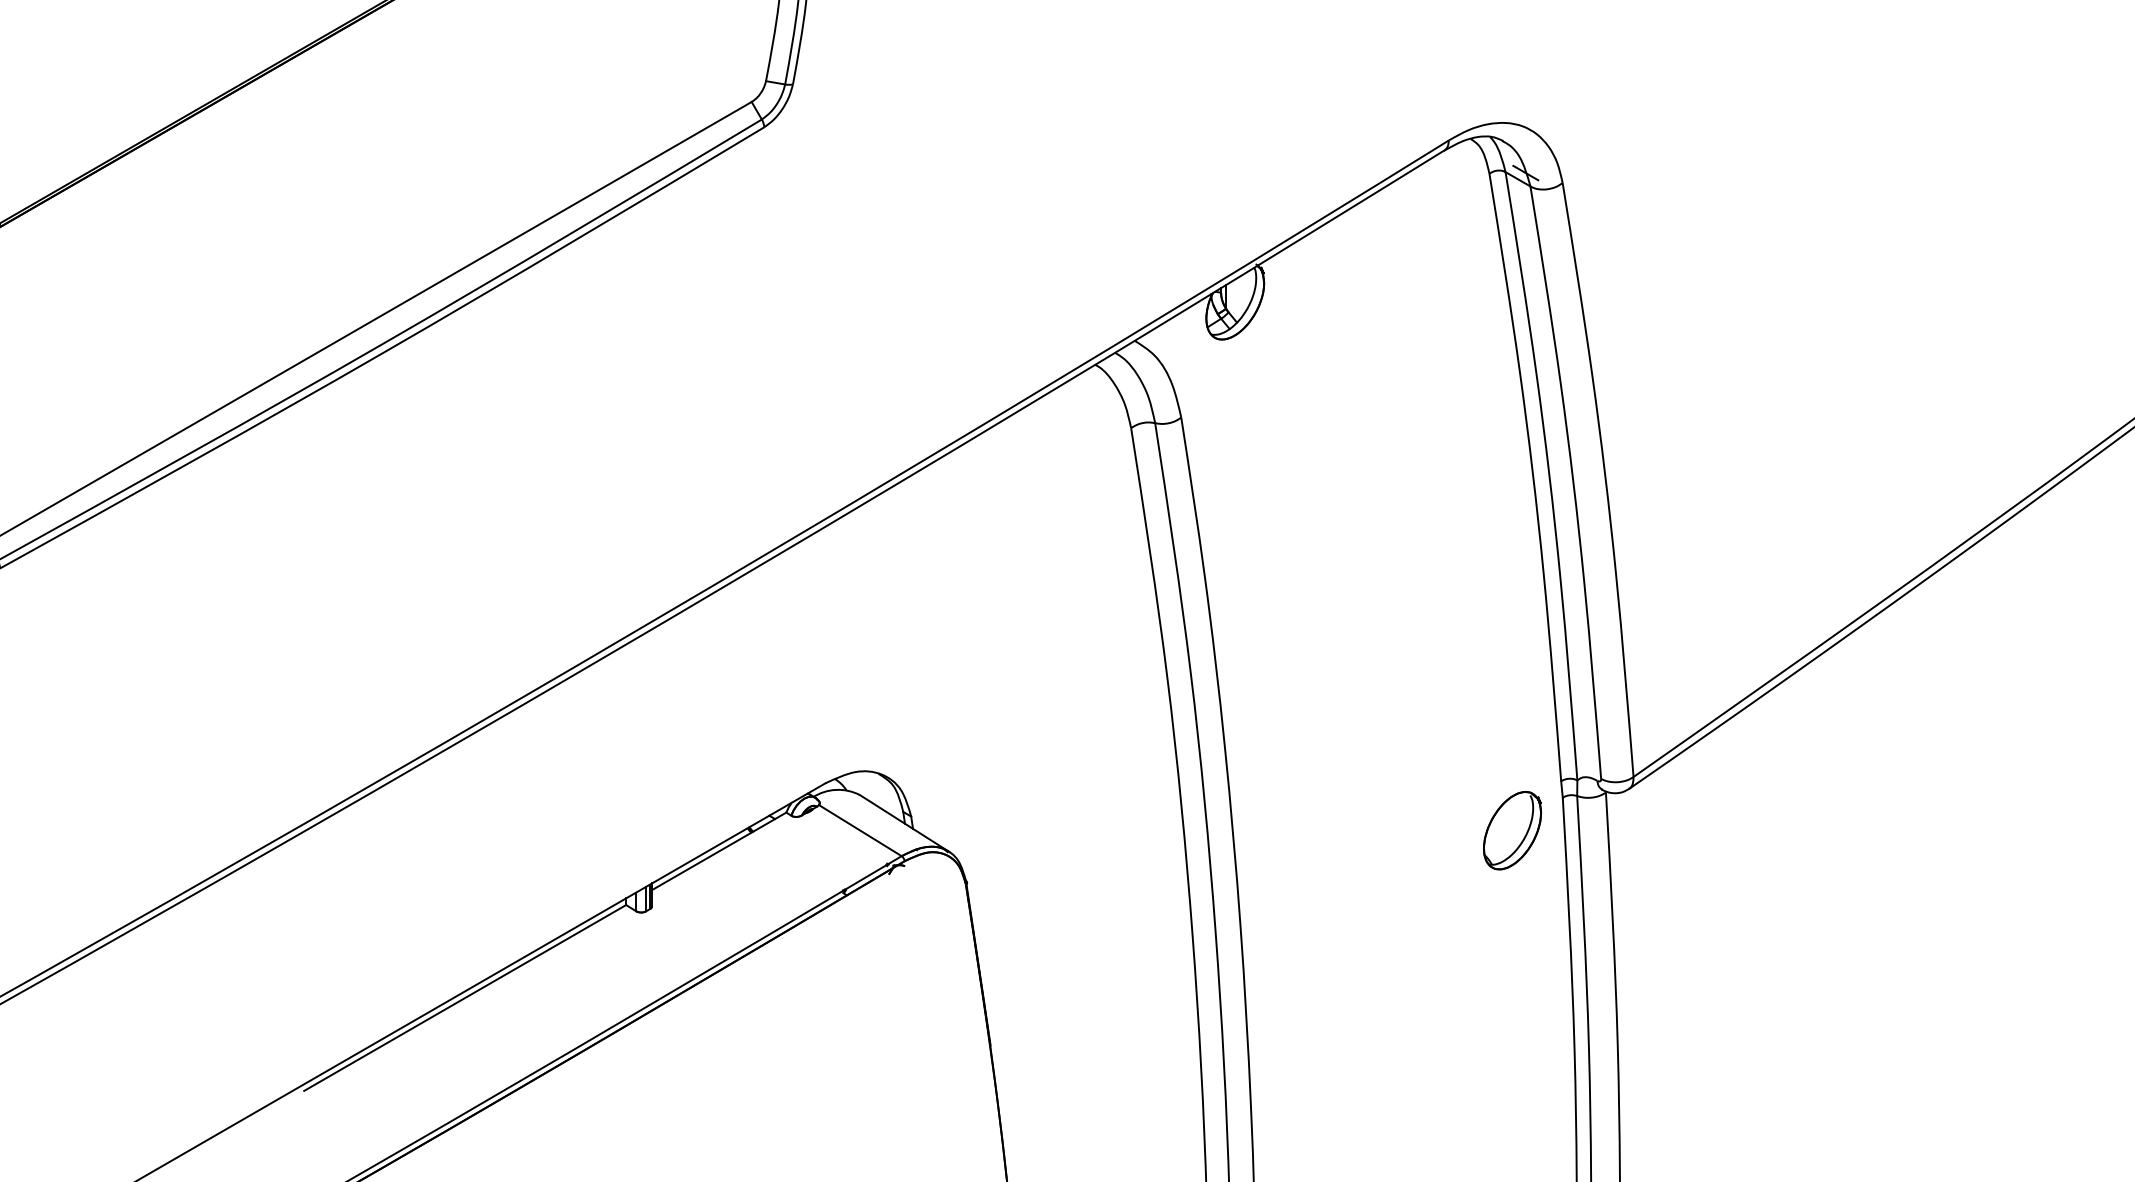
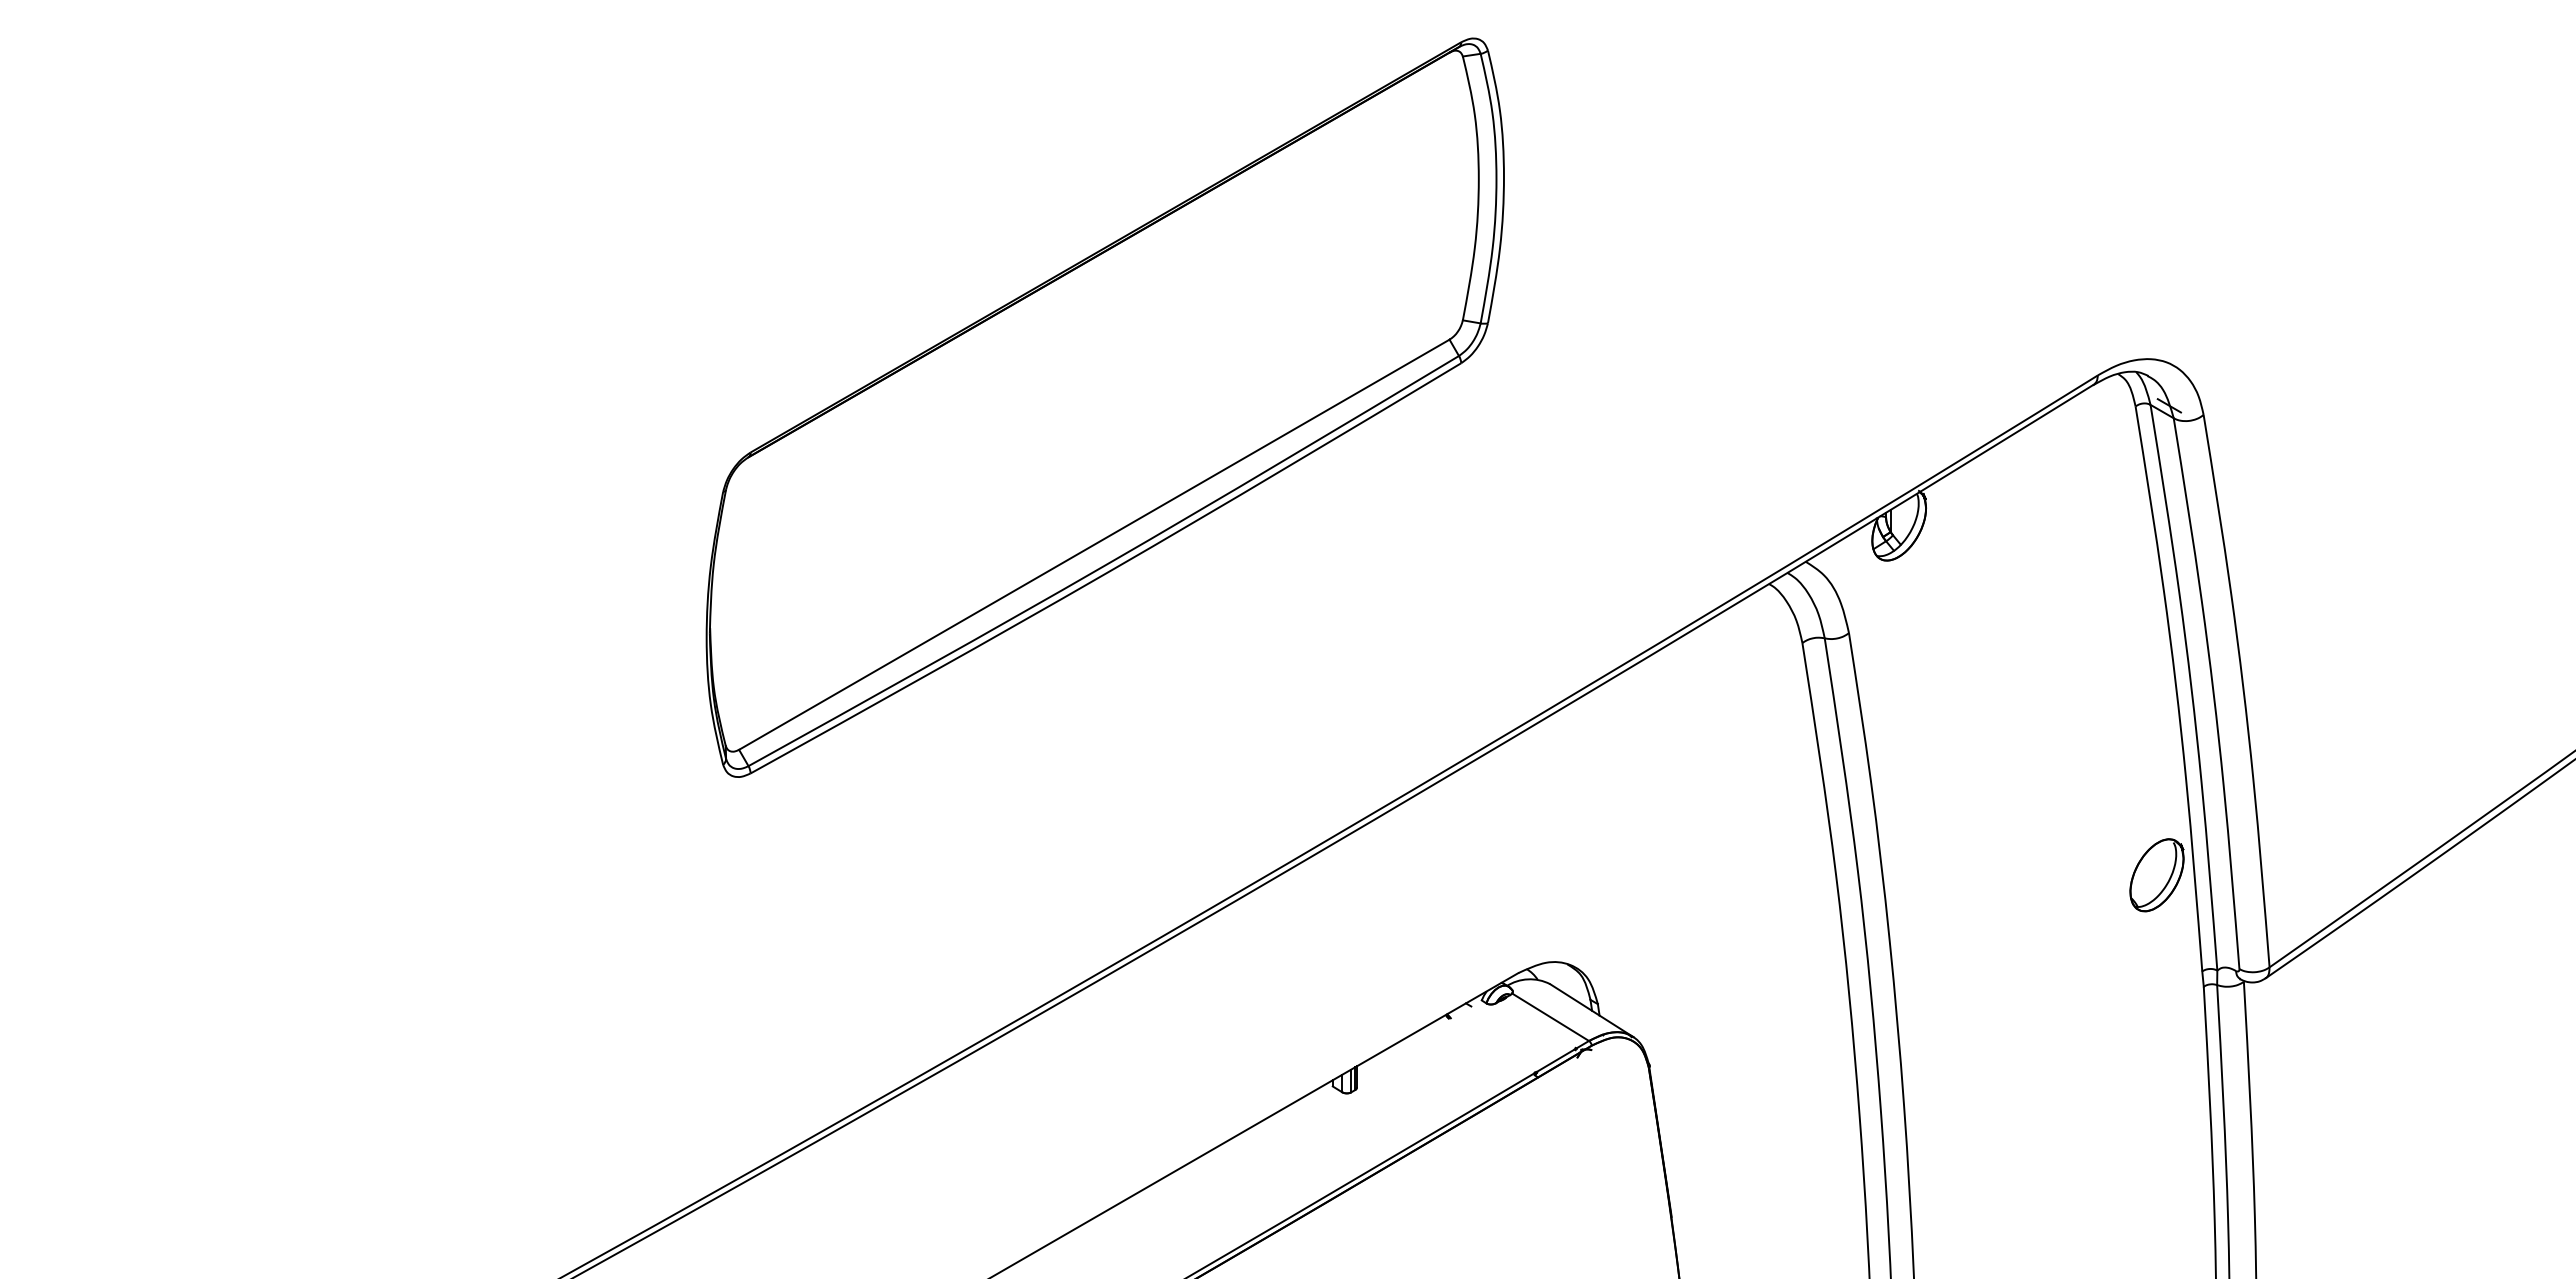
part: (1511, 830) -> (2156, 875), moved
line: (718, 851) -> (1418, 1036), removed
line: (464, 997) -> (1182, 1172), removed

